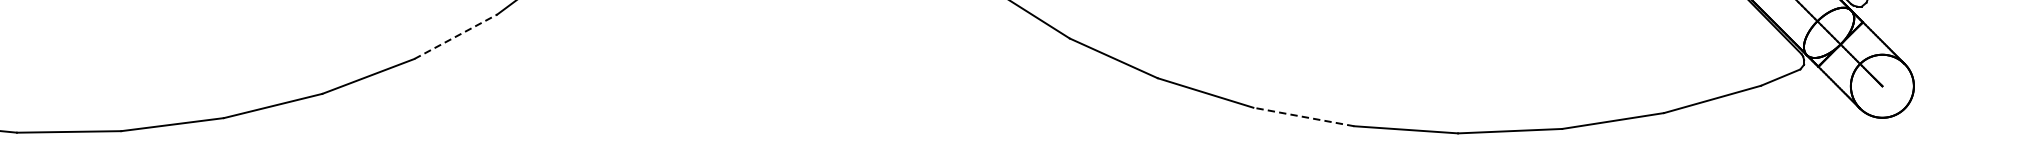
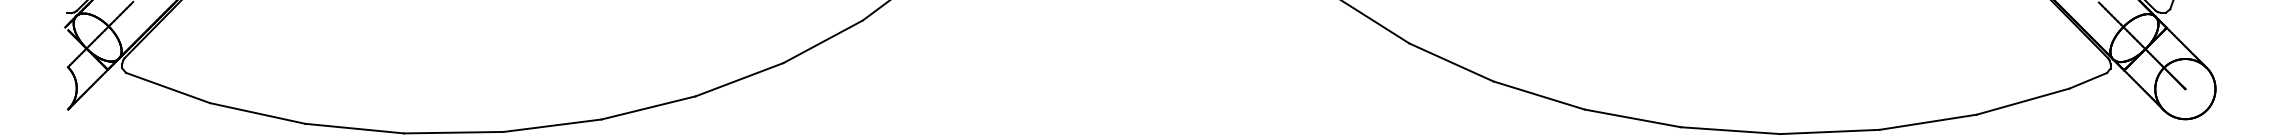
line: (456, 36) -> (823, 41), dashed -> solid
line: (1303, 117) -> (1632, 118), dashed -> solid

